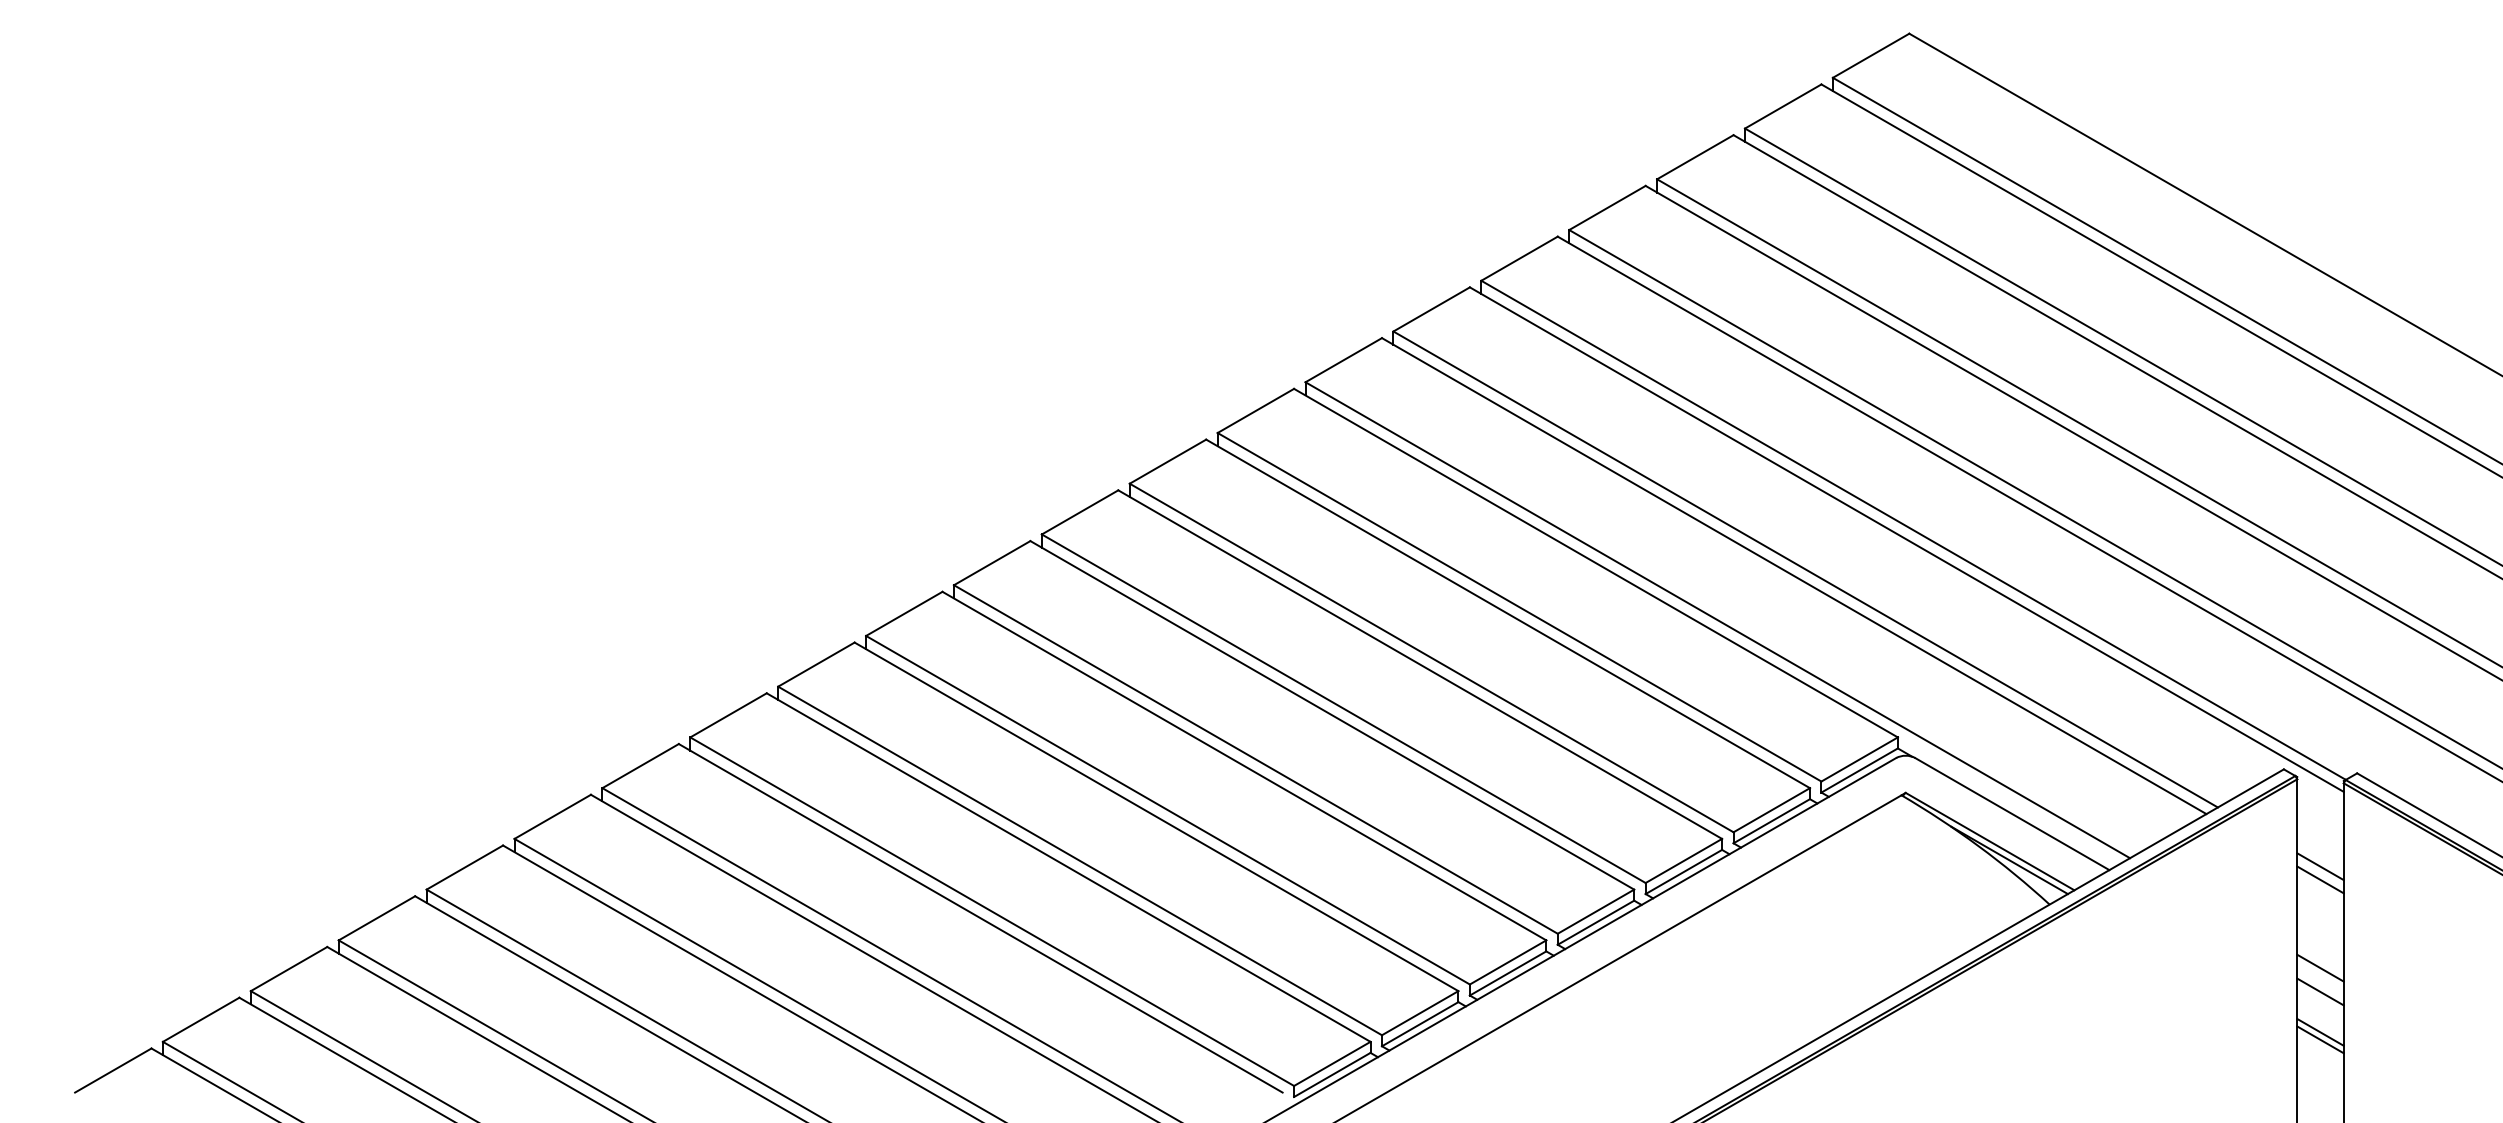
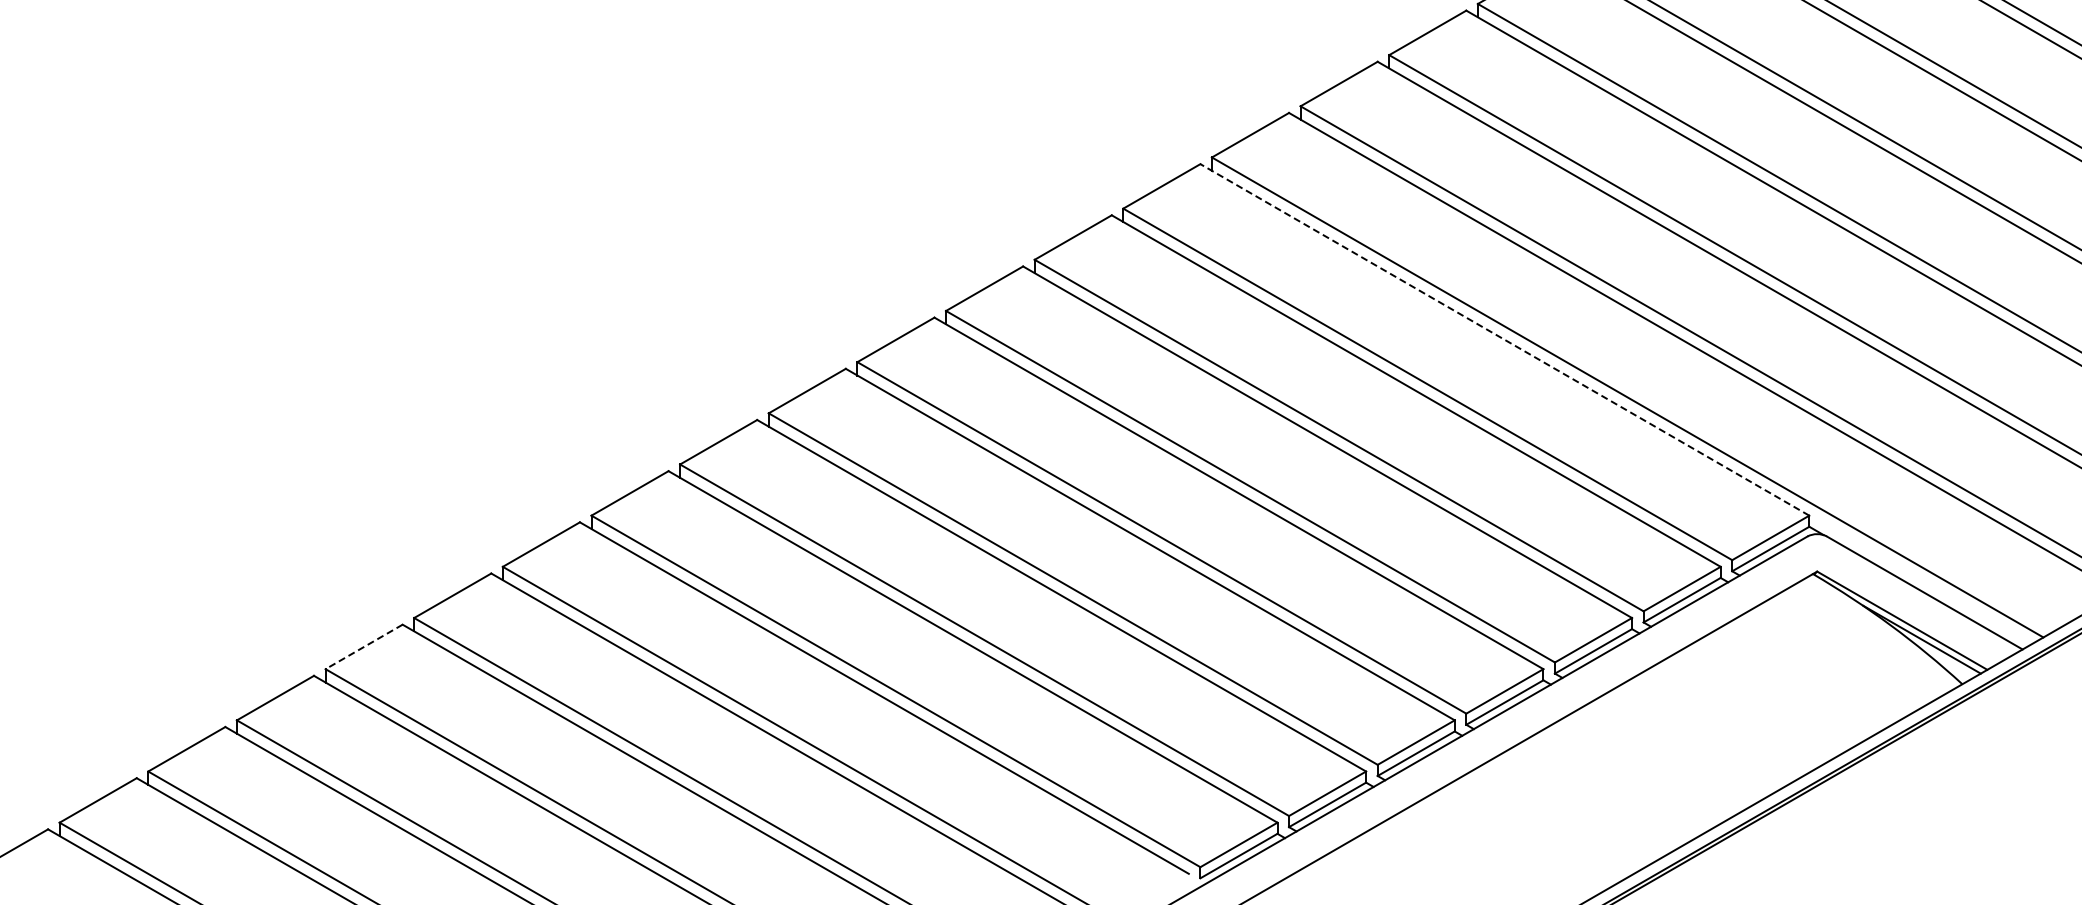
line: (1595, 563) -> (1504, 340), solid -> dashed
line: (464, 867) -> (363, 646), solid -> dashed

